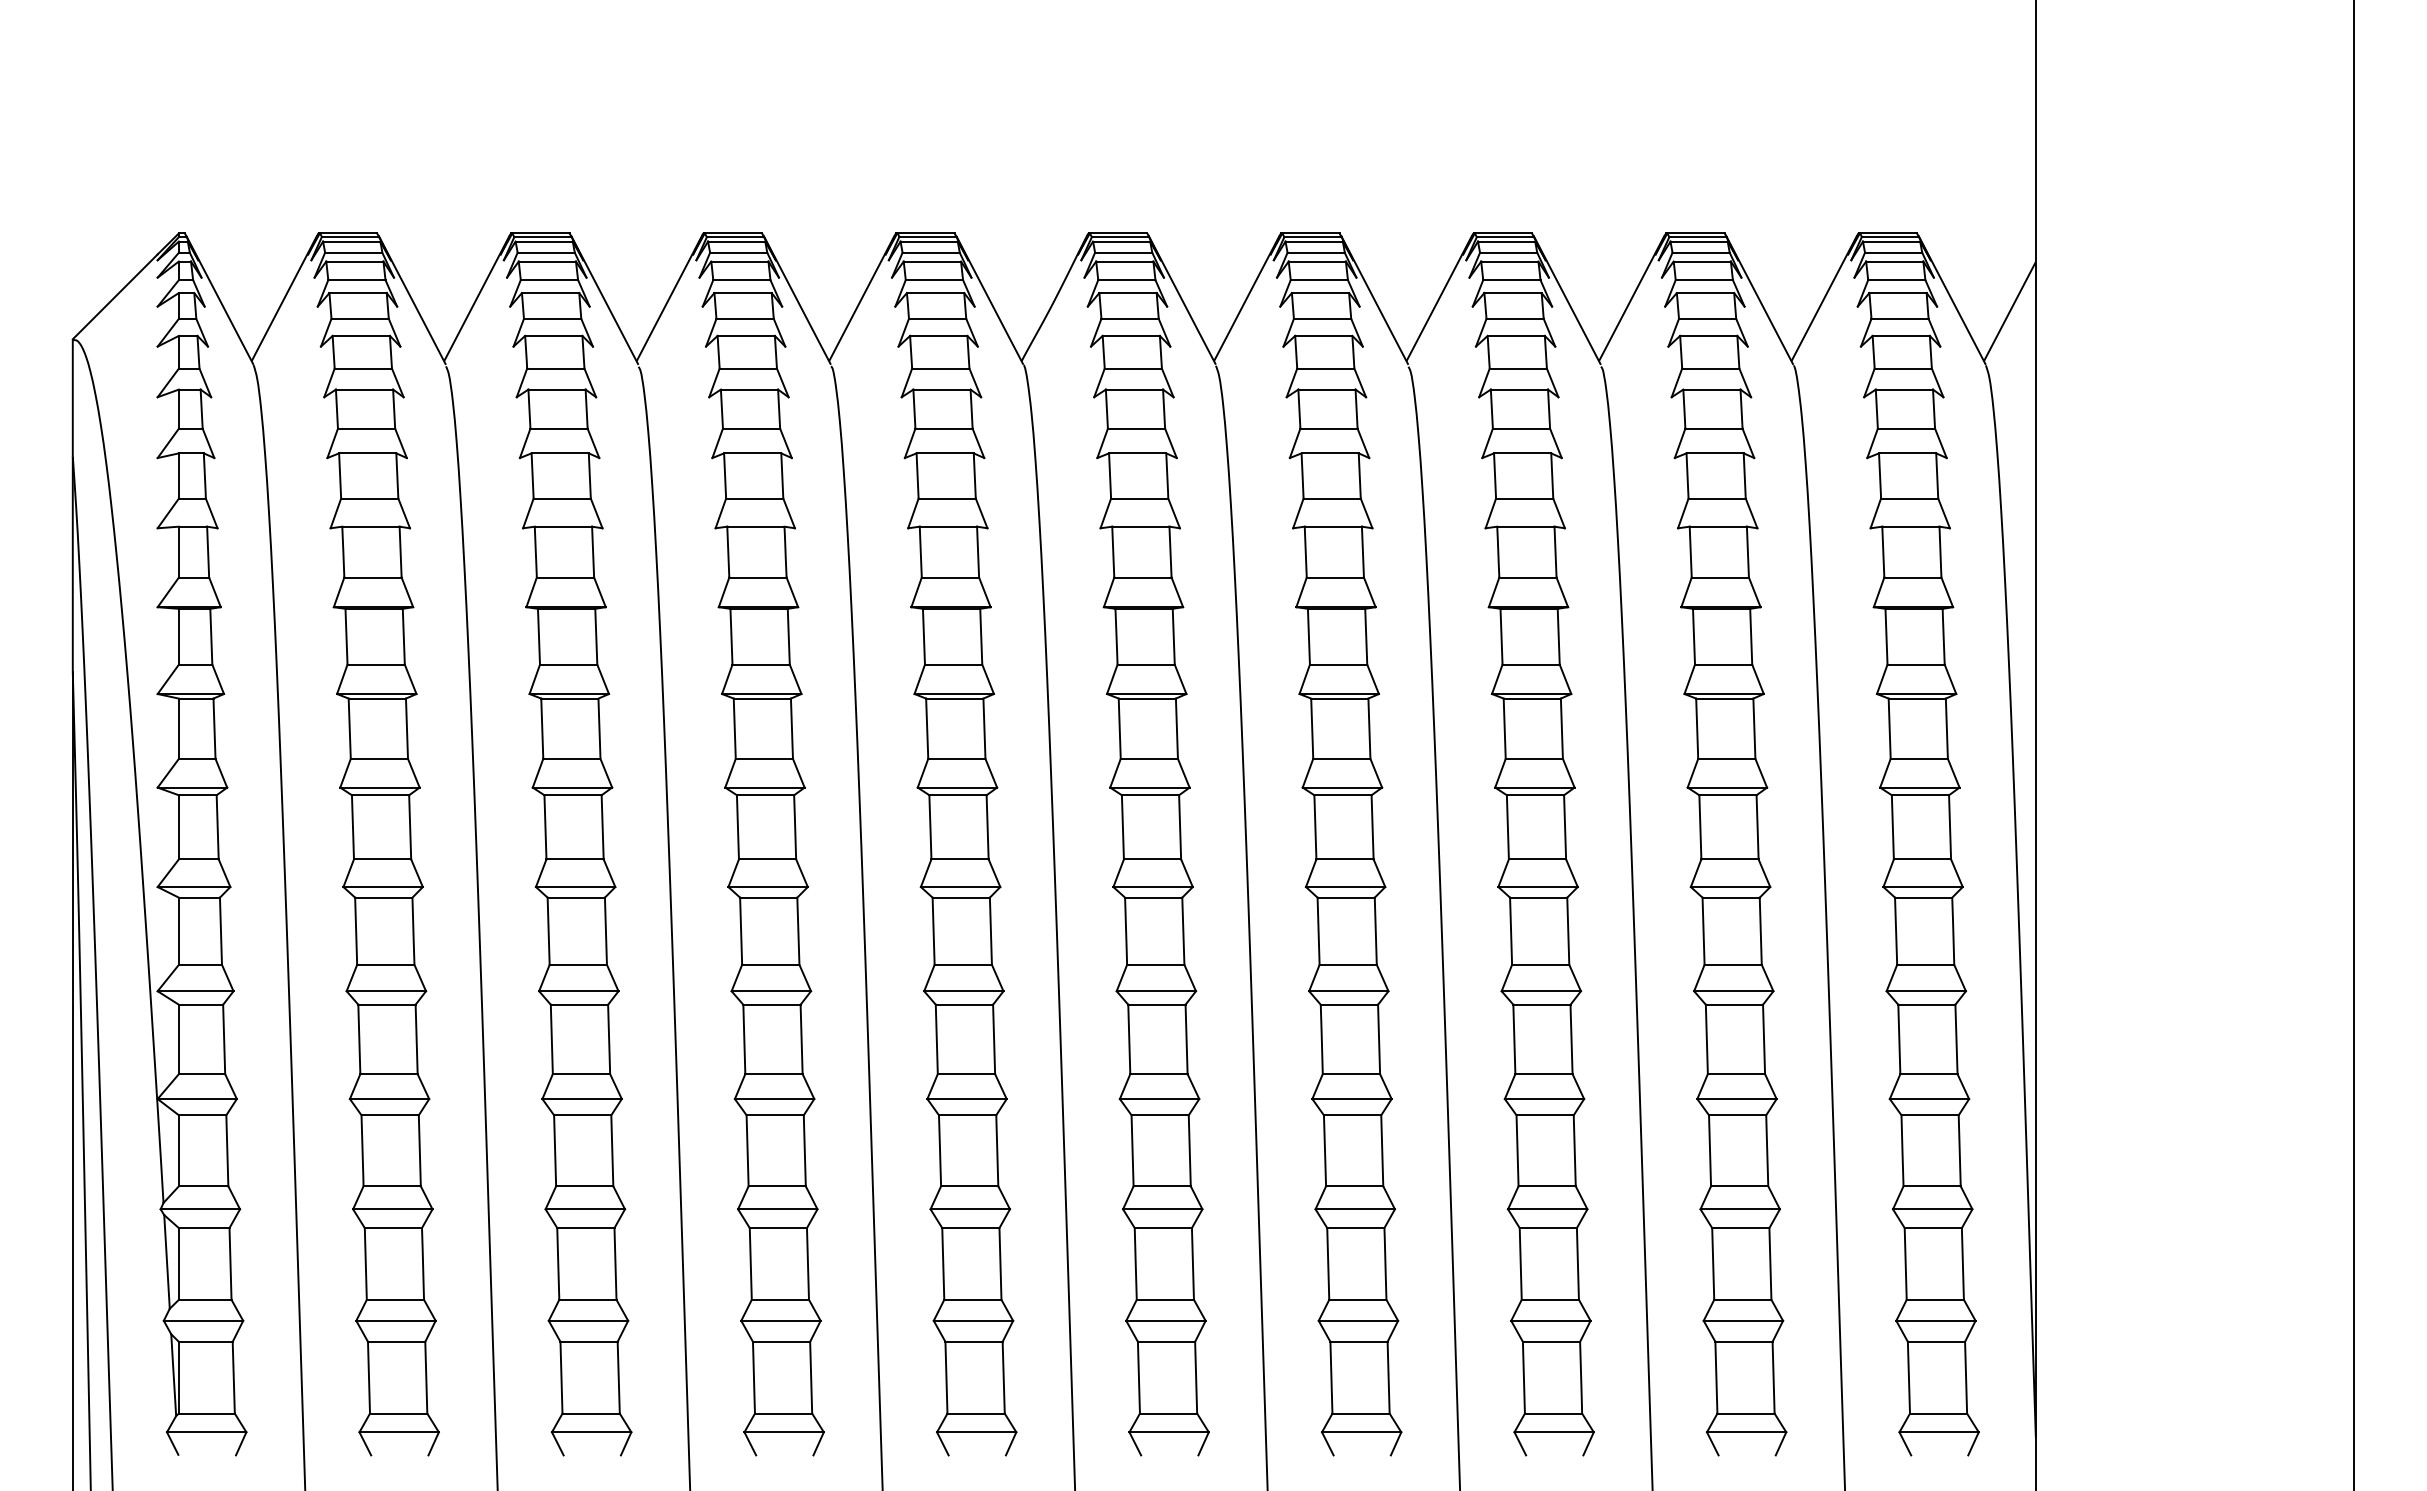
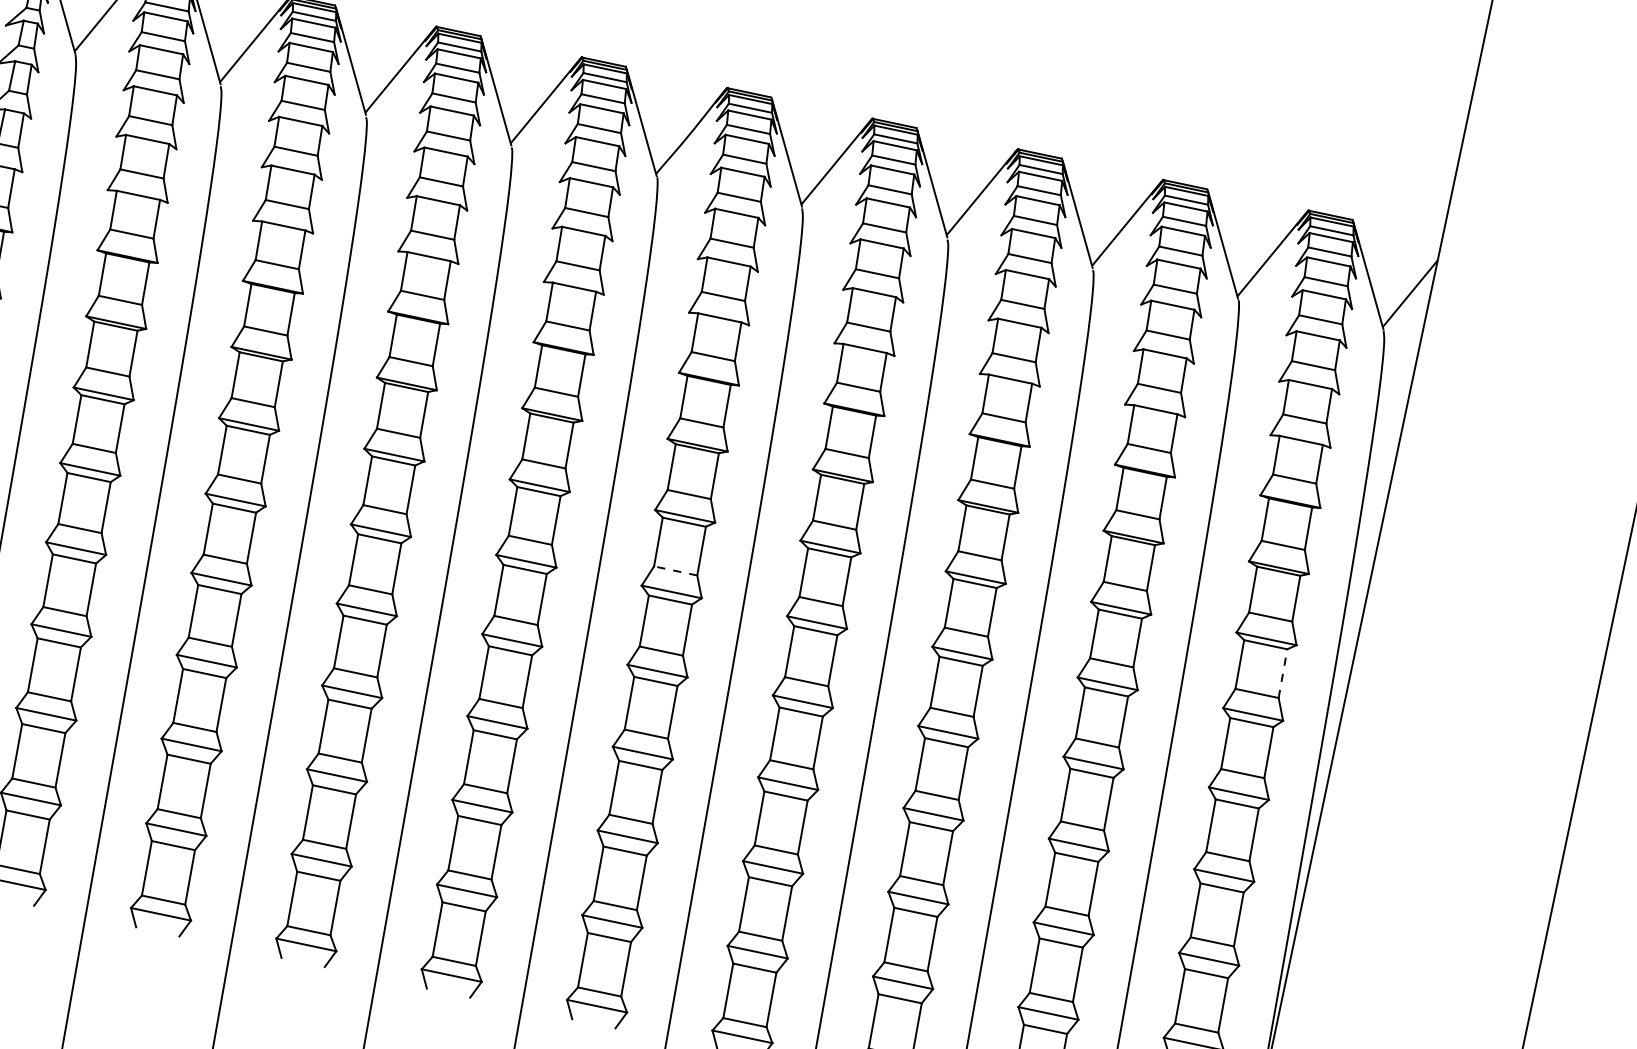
line: (1950, 826) -> (1283, 673), solid -> dashed
line: (1152, 859) -> (675, 571), solid -> dashed

